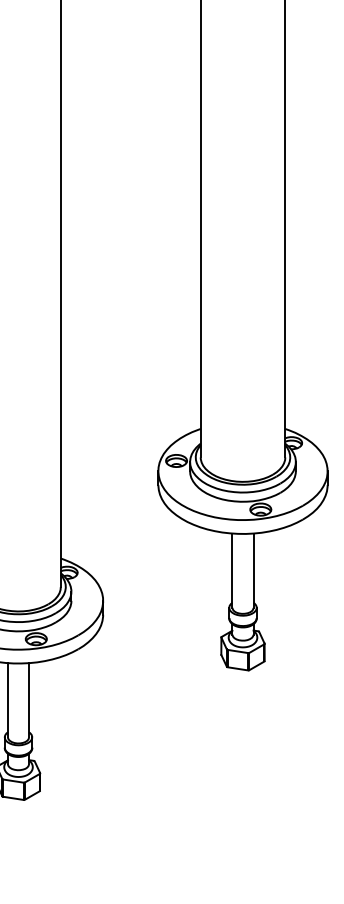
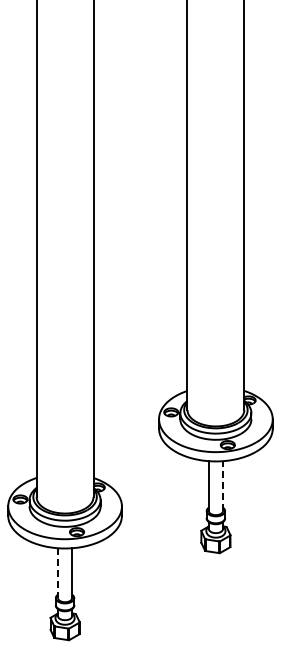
line: (254, 571) -> (223, 486), solid -> dashed
line: (7, 700) -> (57, 573), solid -> dashed

